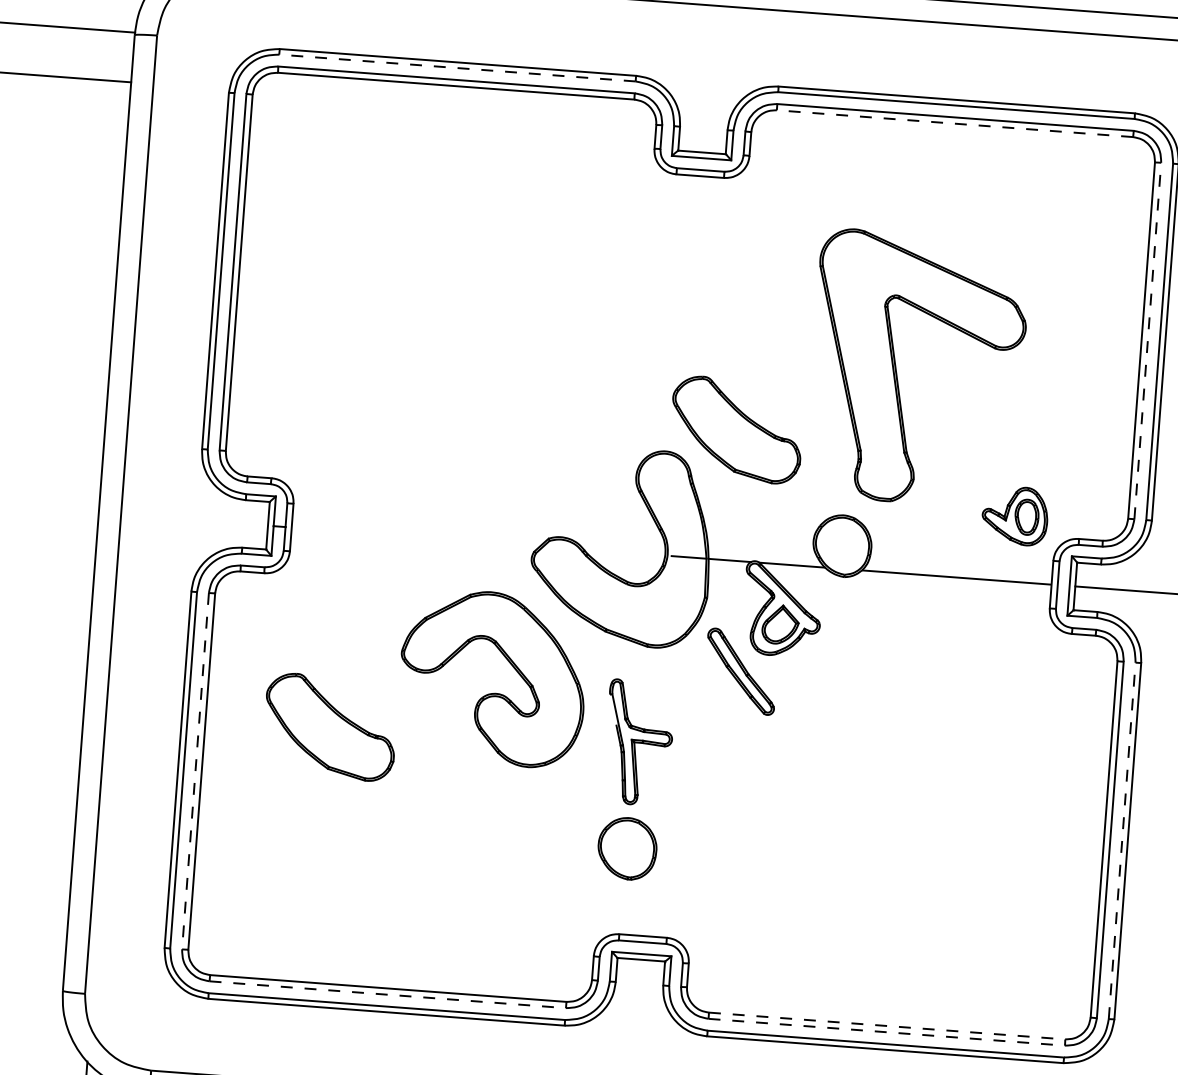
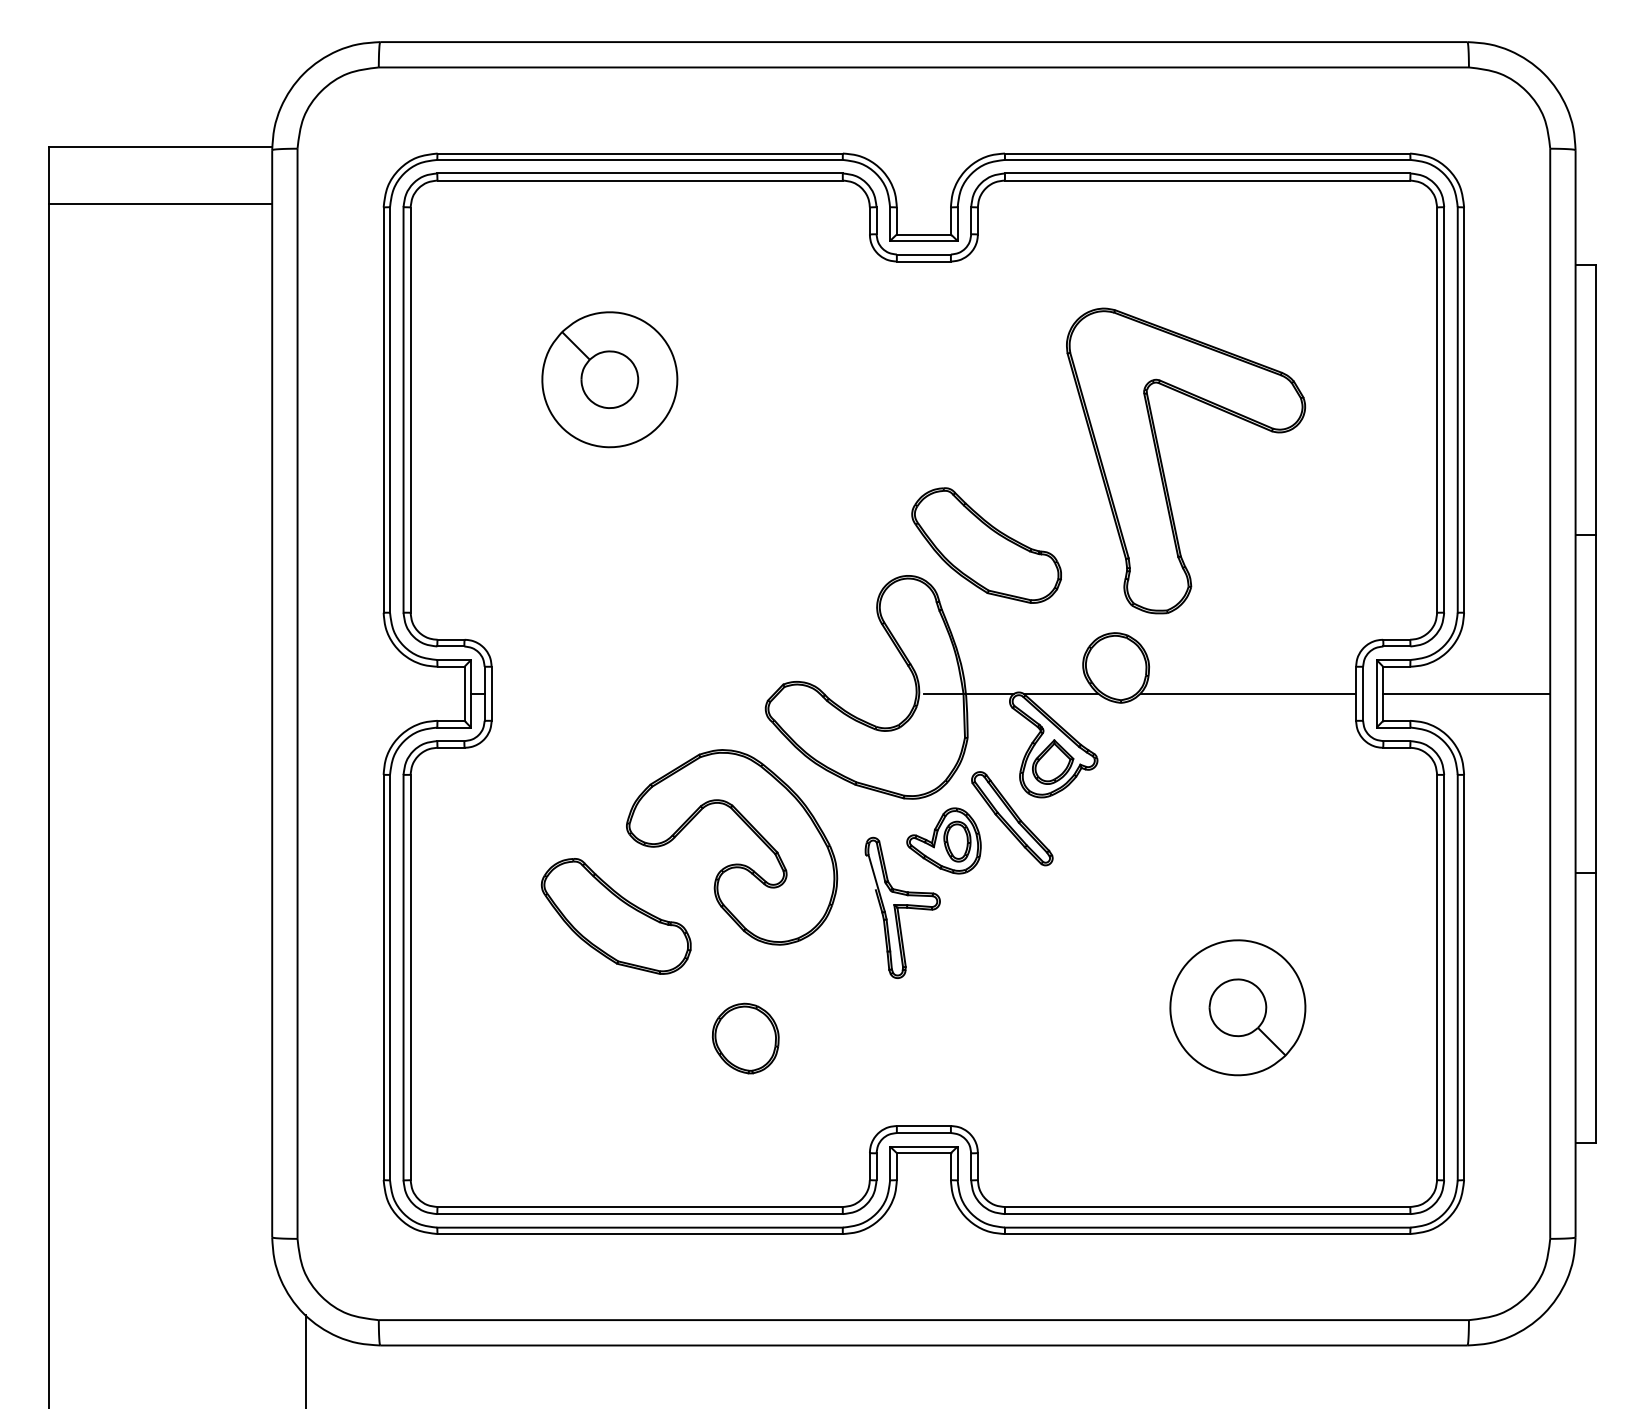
line: (457, 67) -> (640, 159), dashed -> solid
line: (954, 123) -> (1207, 180), dashed -> solid
part: (416, 259) -> (609, 379), added
line: (1148, 340) -> (1444, 409), dashed -> solid
part: (1014, 515) -> (943, 840), moved
part: (329, 727) -> (615, 916), moved
line: (195, 771) -> (403, 977), dashed -> solid
line: (1121, 840) -> (1457, 977), dashed -> solid
part: (627, 848) -> (745, 1038), moved
part: (926, 852) -> (1237, 1007), added
line: (388, 995) -> (640, 1214), dashed -> solid
line: (887, 1026) -> (1207, 1207), dashed -> solid
line: (886, 1032) -> (1207, 1214), dashed -> solid

